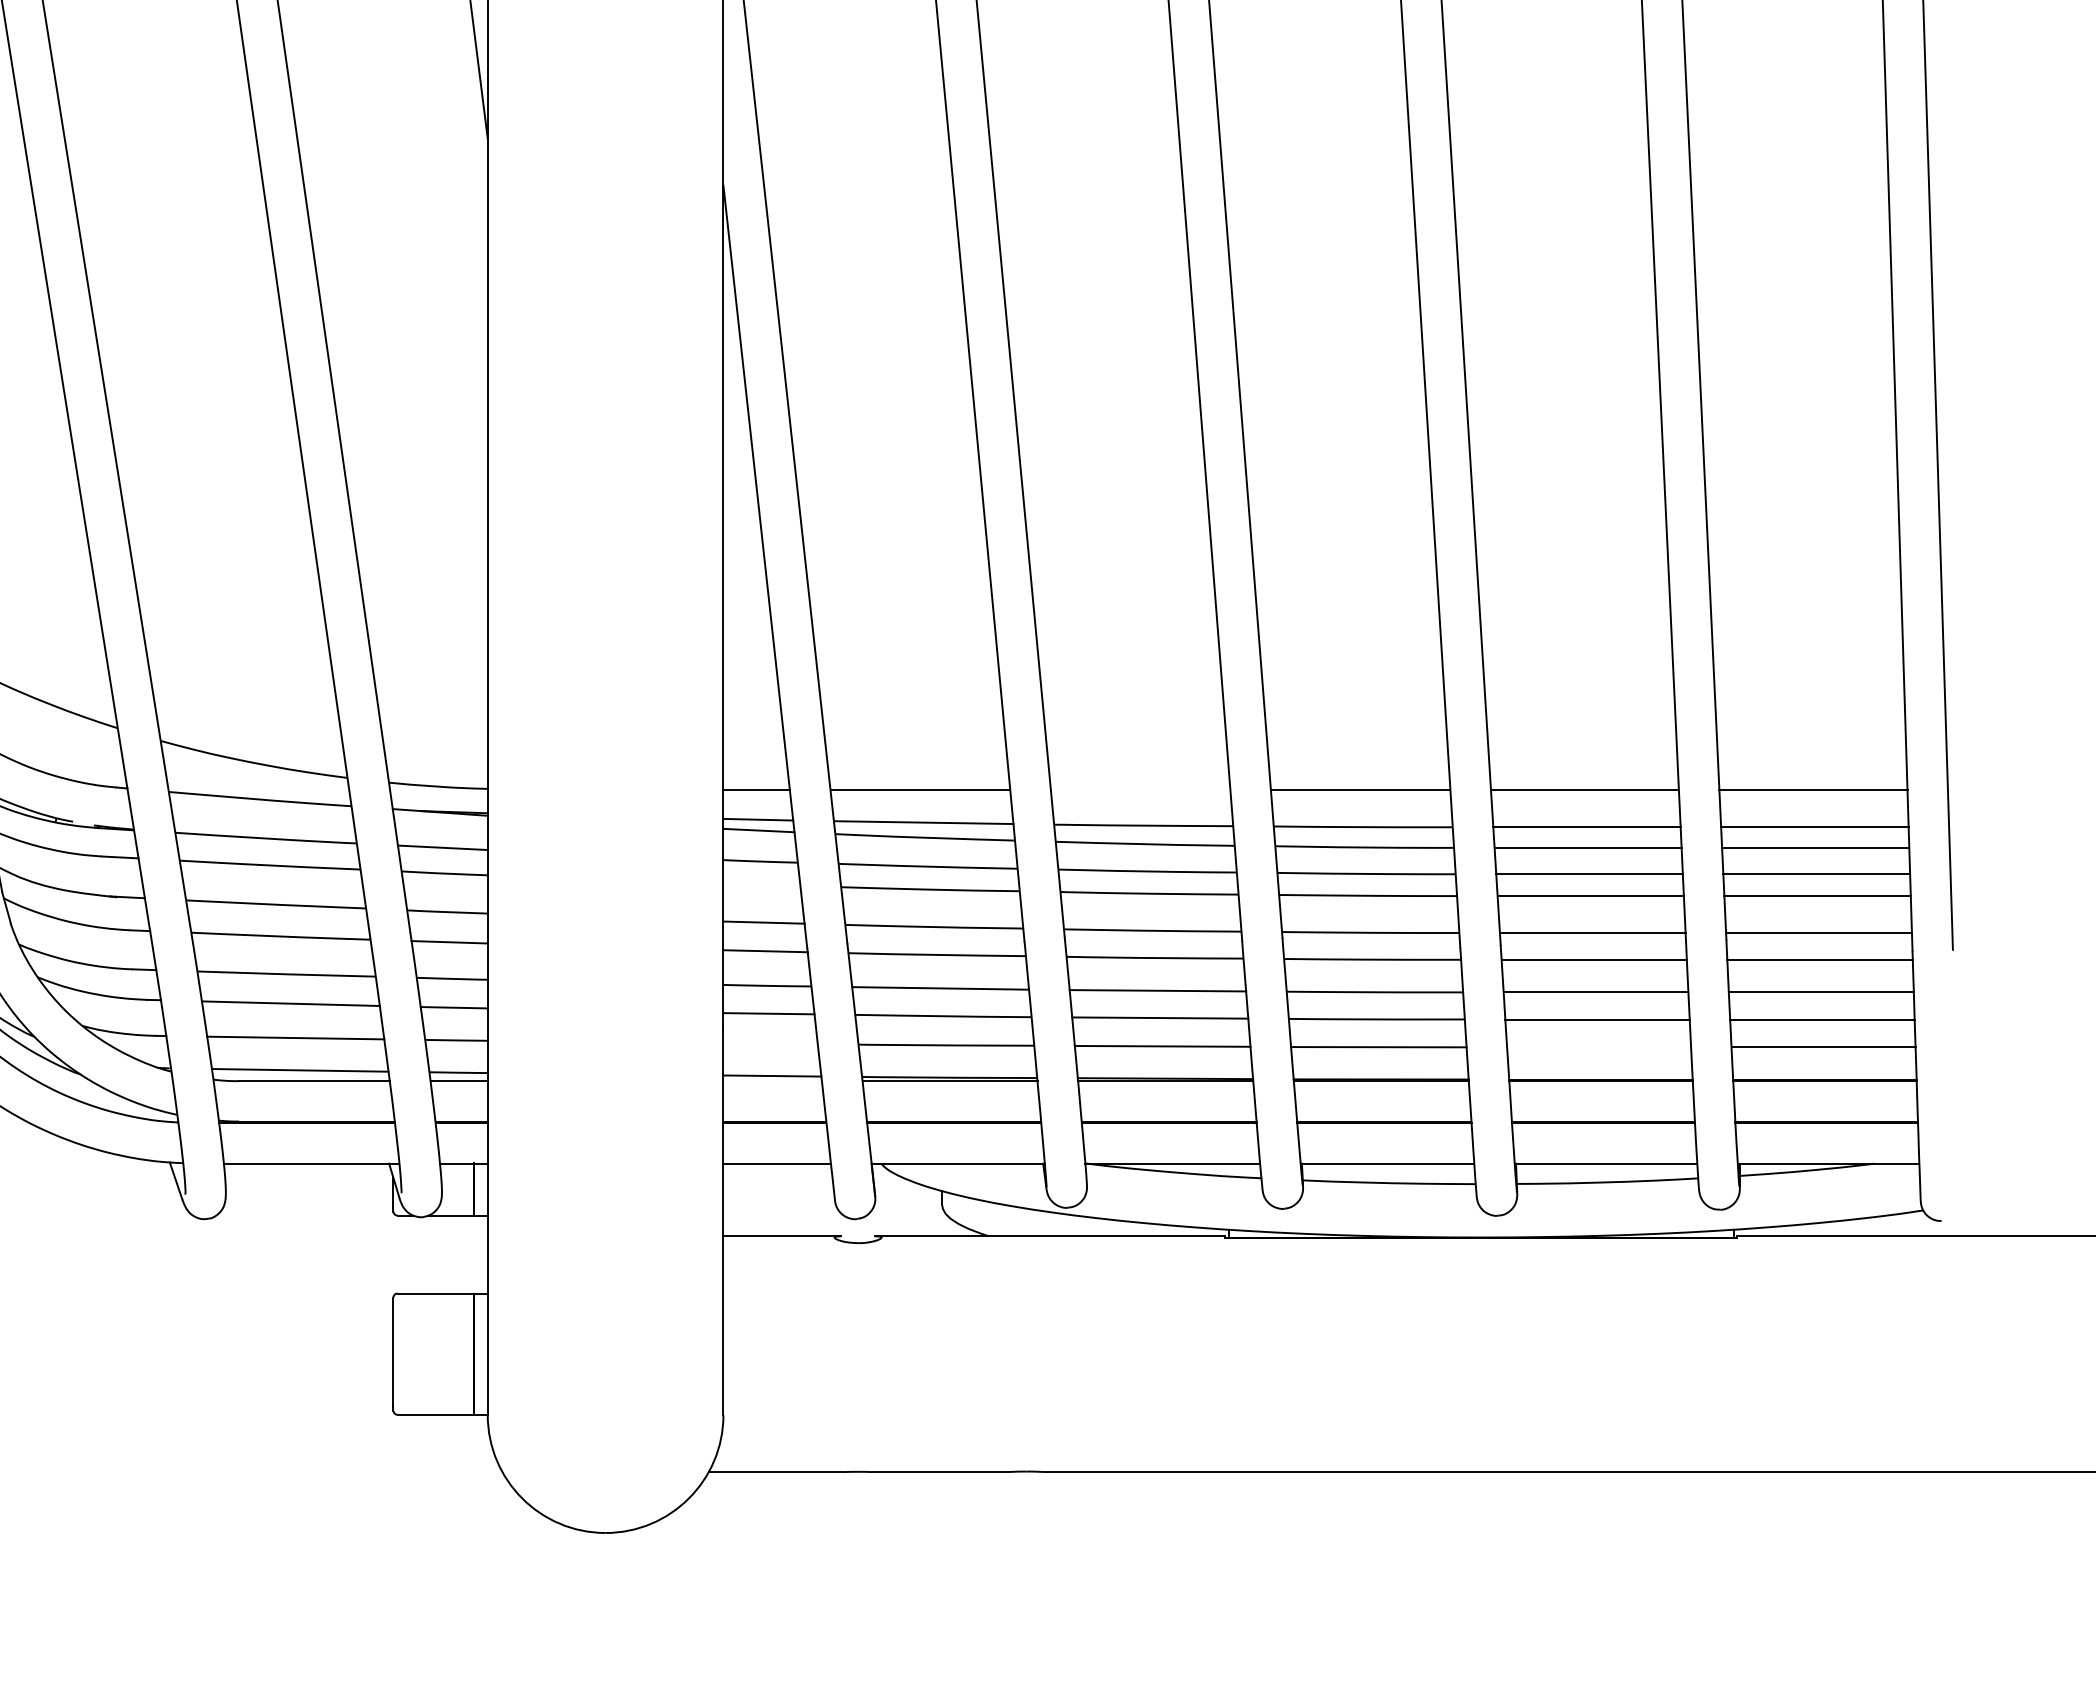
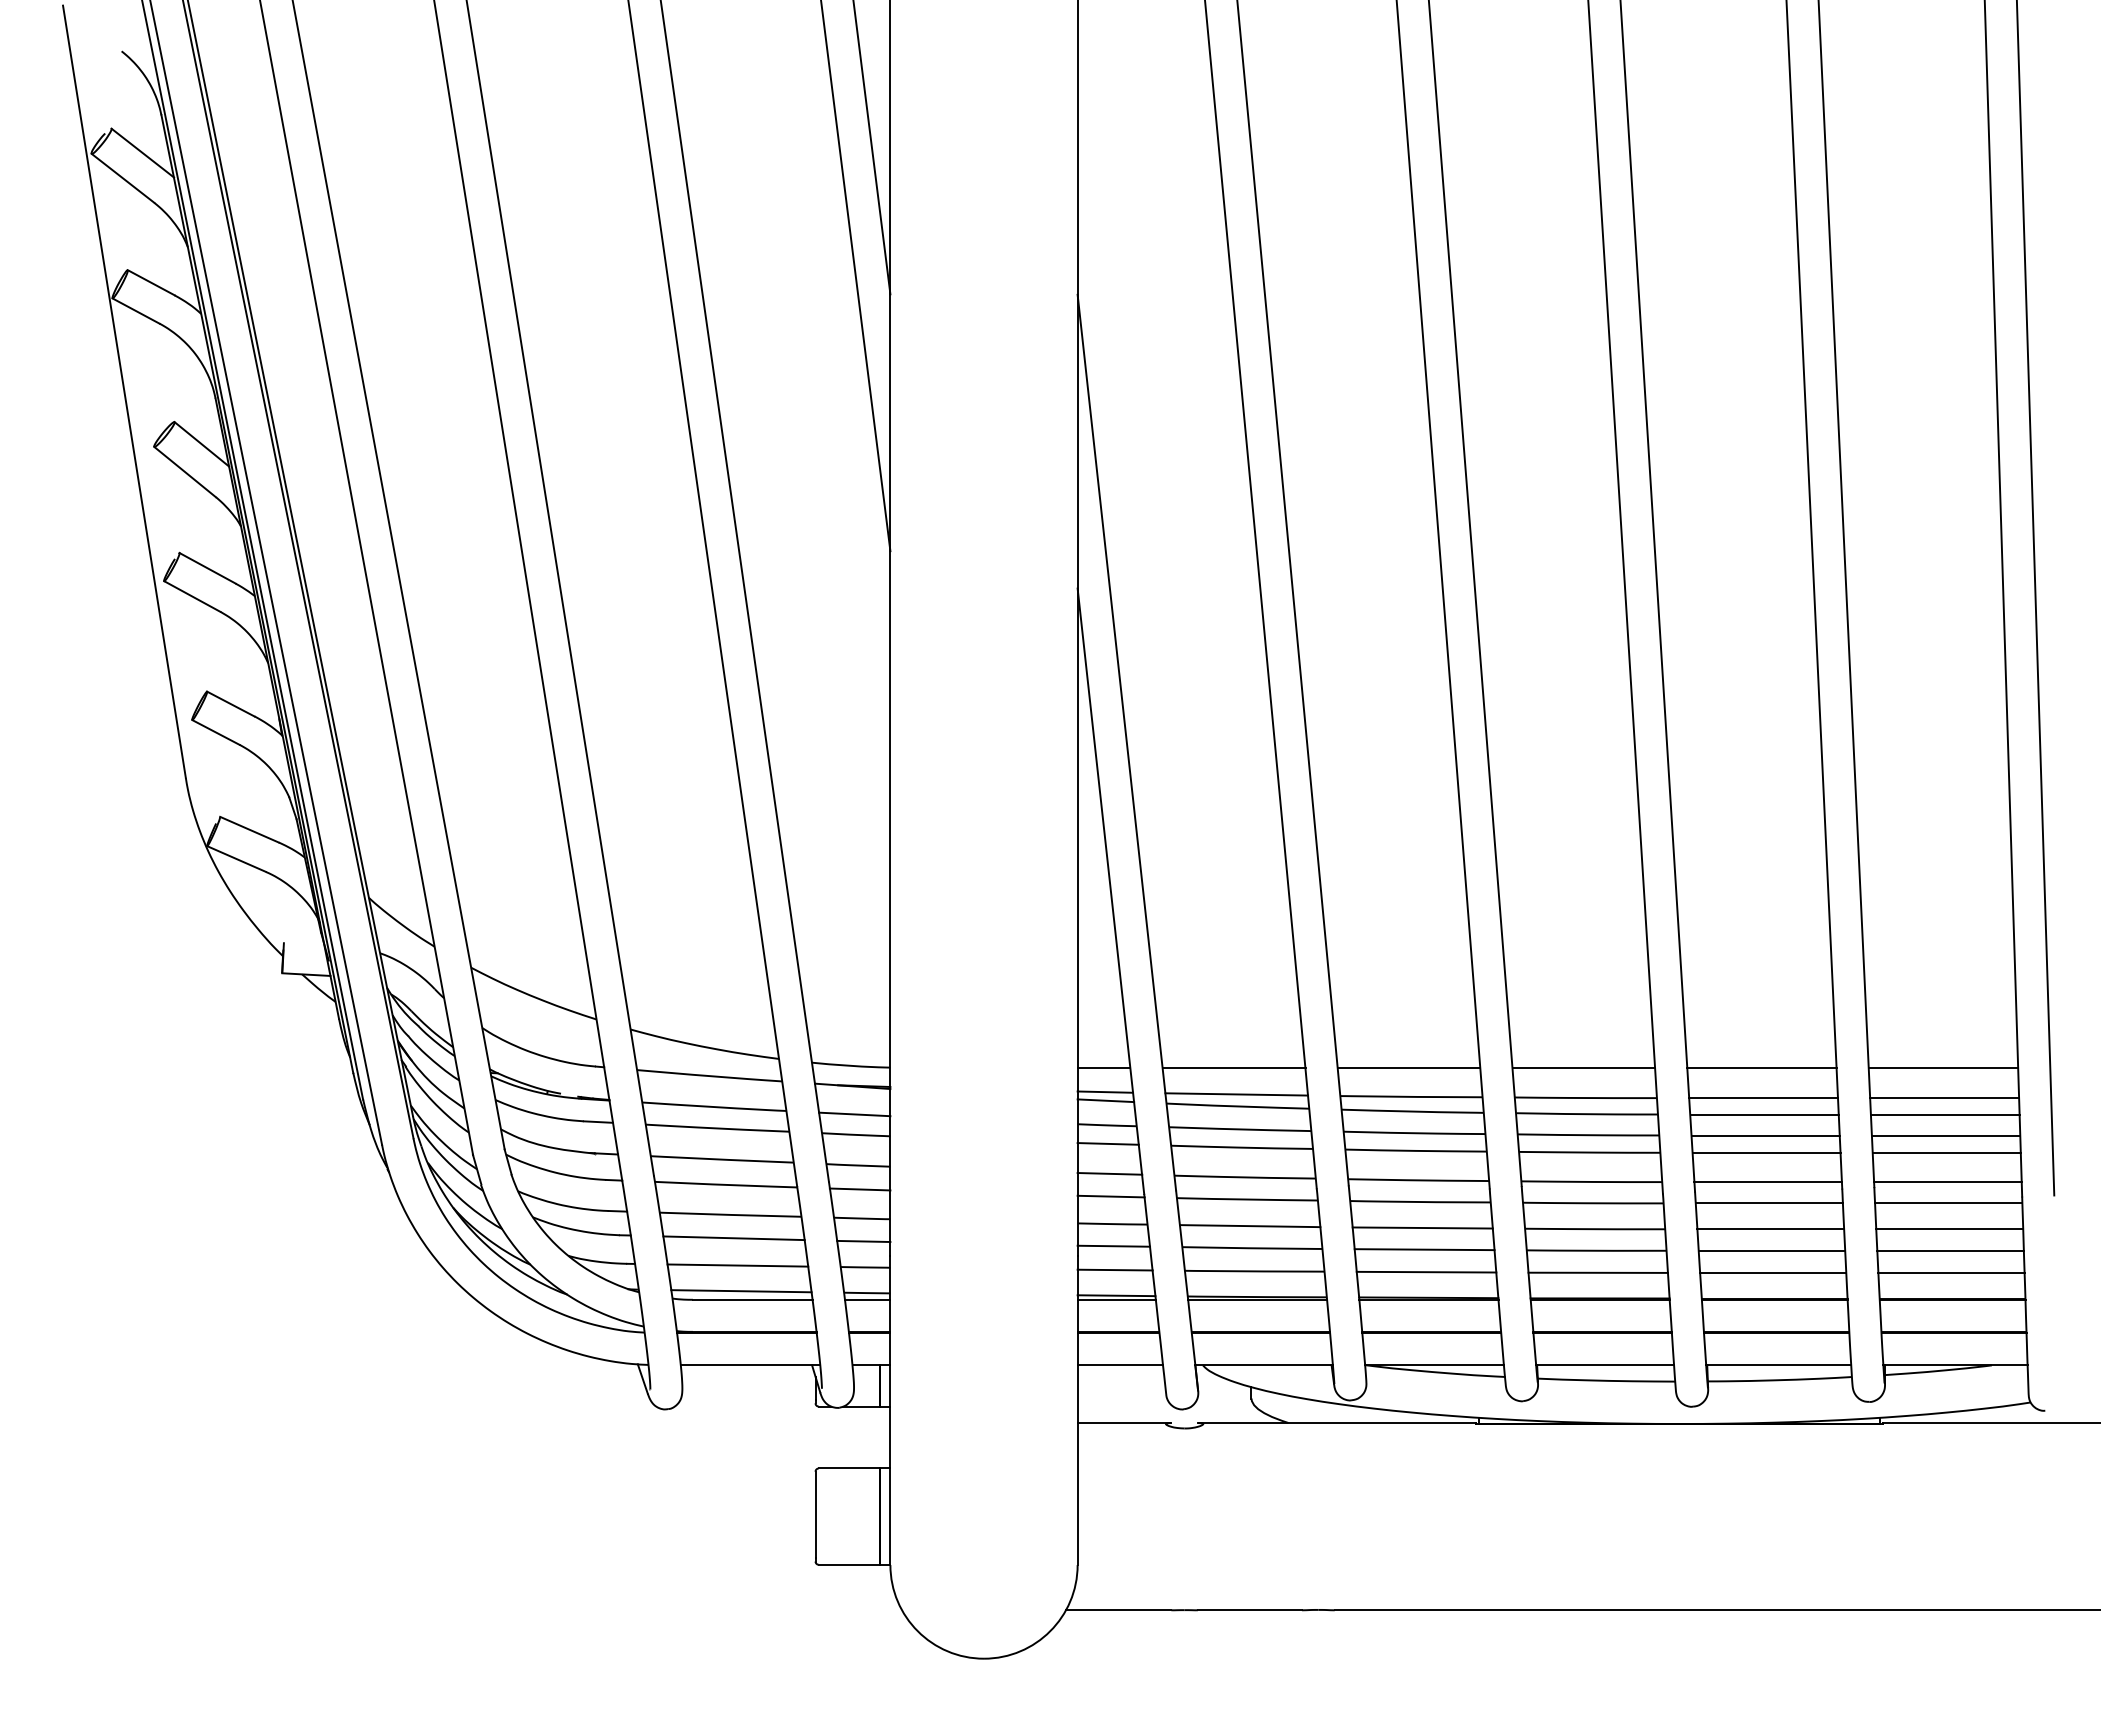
line: (1139, 789) -> (1408, 1068), added
line: (761, 884) -> (1107, 1143), added
line: (769, 1043) -> (1114, 1269), added
line: (1599, 1046) -> (1773, 1272), added
line: (772, 1080) -> (1116, 1299), added

